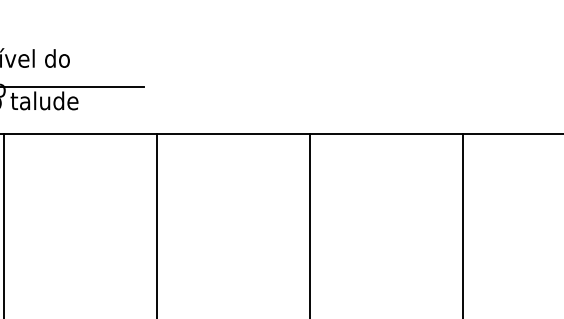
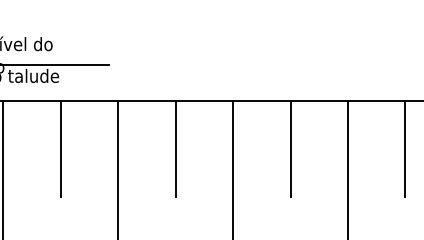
line: (80, 197) -> (60, 148), added
line: (233, 197) -> (175, 148), added
line: (386, 197) -> (290, 148), added
line: (539, 197) -> (405, 148), added

